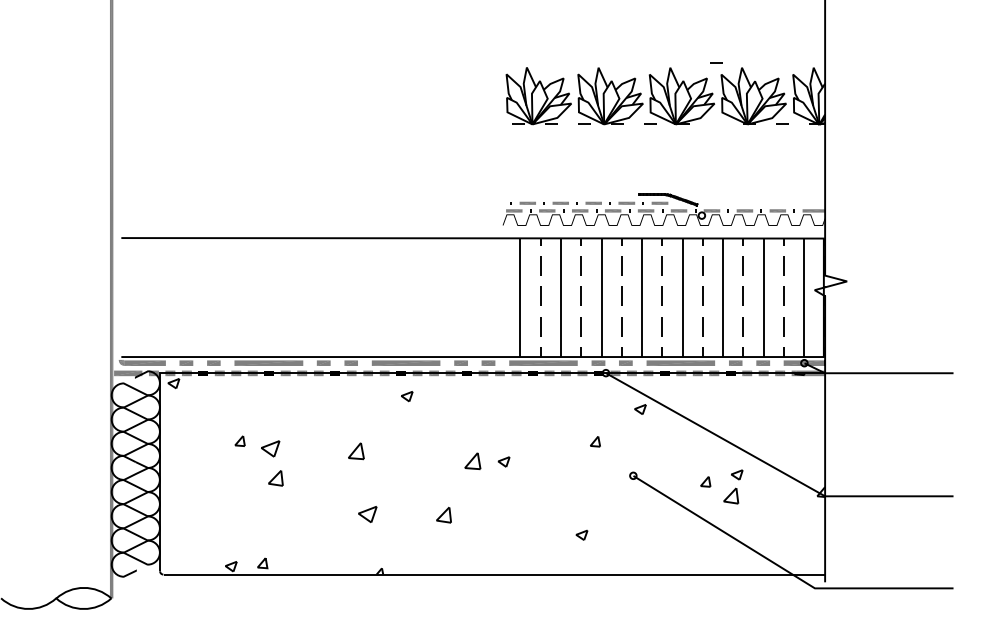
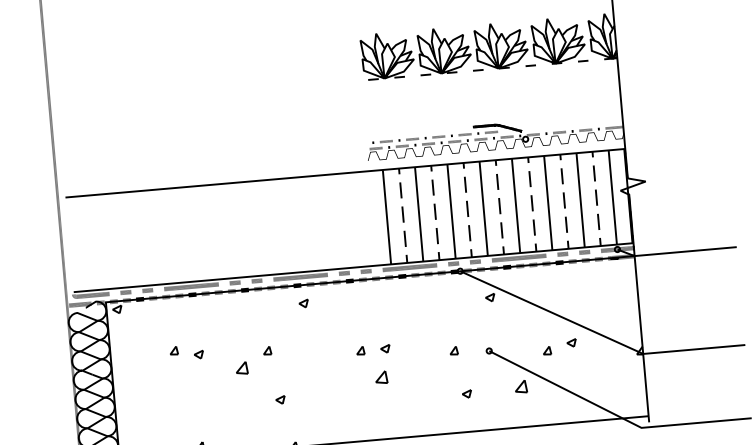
line: (716, 62) -> (530, 64), moved
part: (595, 441) -> (454, 350), moved
part: (270, 448) -> (198, 354), size x0.62
part: (356, 451) -> (267, 350), size x0.62
part: (472, 461) -> (360, 350), size x0.62
part: (275, 478) -> (241, 368), moved
part: (731, 495) -> (521, 386), moved
part: (367, 513) -> (280, 399), size x0.62
part: (443, 514) -> (381, 377), moved
part: (581, 534) -> (466, 393), moved

